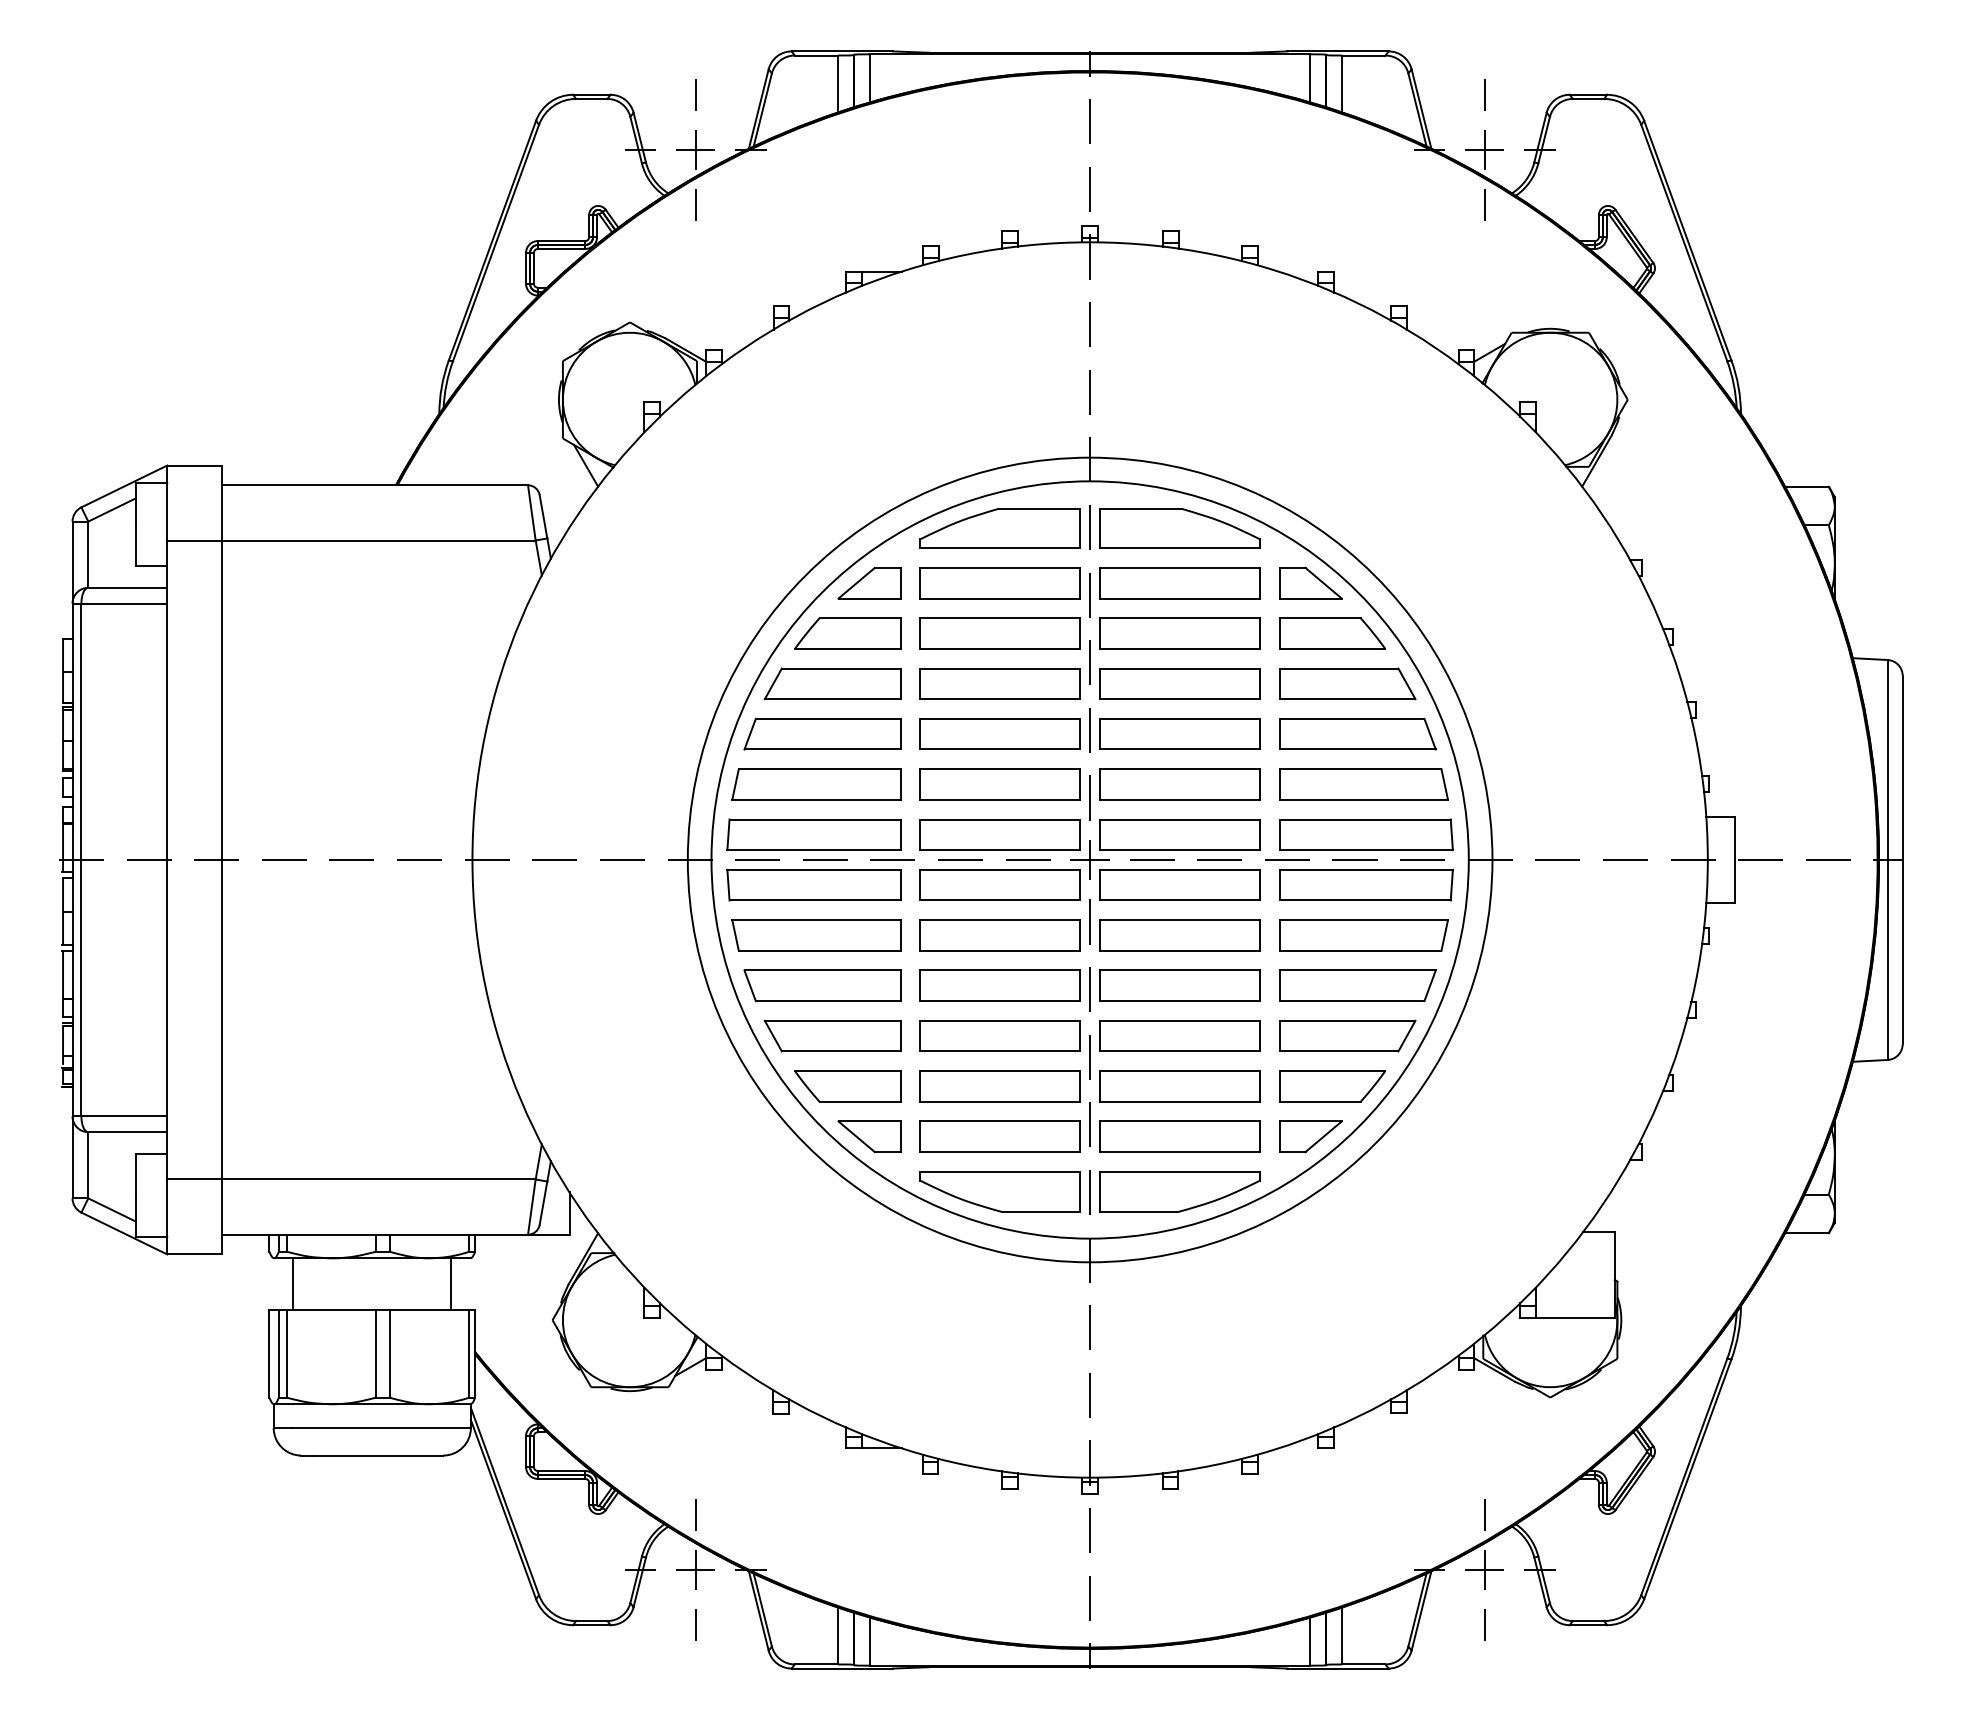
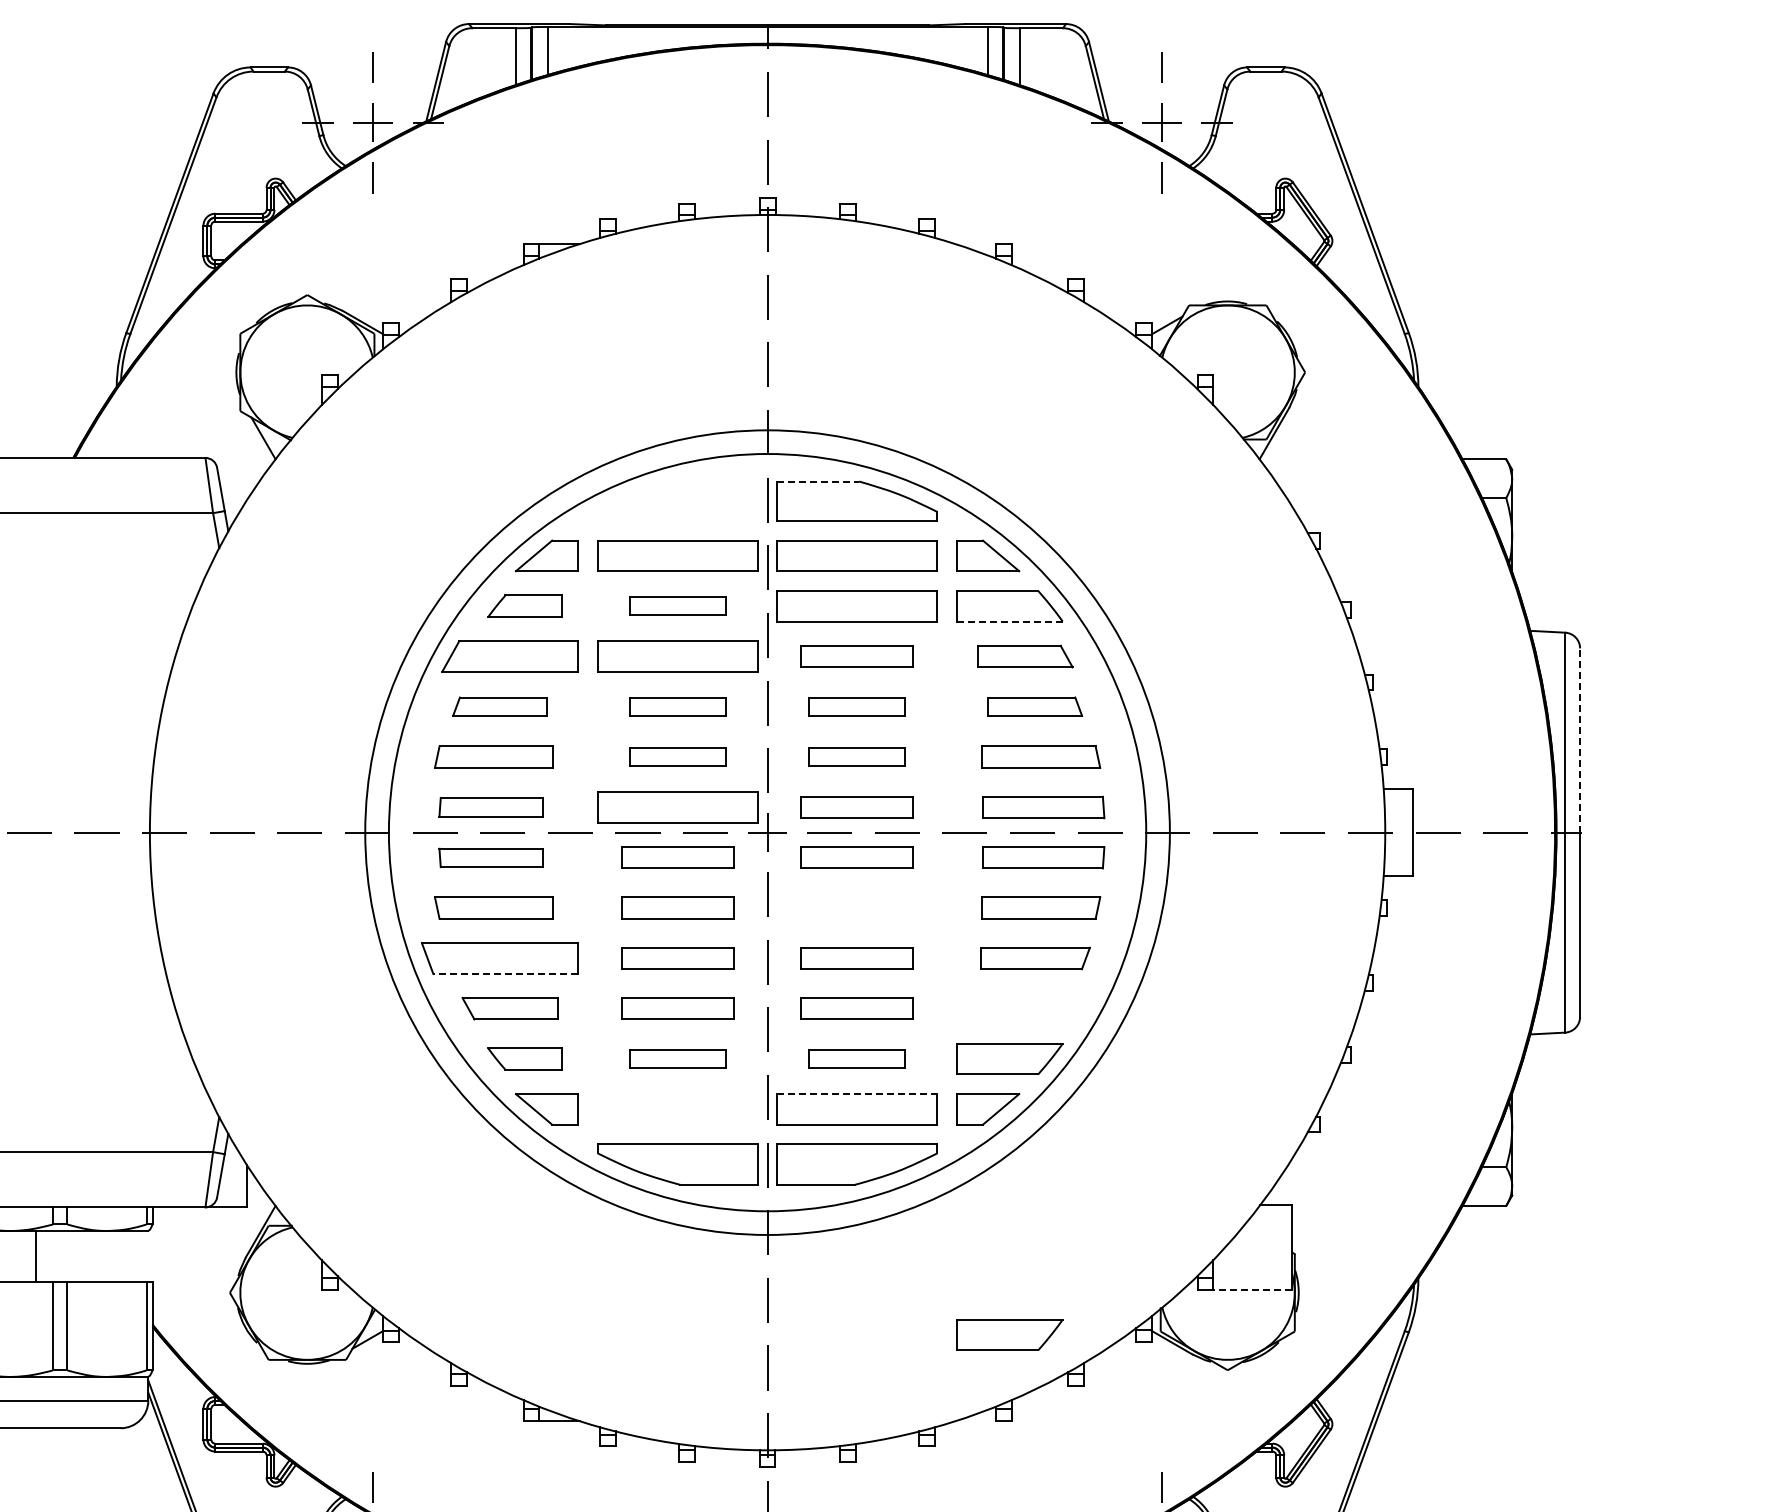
line: (1140, 508) -> (817, 481), solid -> dashed
part: (999, 528) -> (676, 501), removed
part: (847, 633) -> (524, 606), size x0.7
part: (999, 633) -> (676, 606), size x0.6
line: (1332, 648) -> (1009, 621), solid -> dashed
part: (1179, 683) -> (856, 656), size x0.7
part: (1347, 683) -> (1024, 656), size x0.7
part: (822, 733) -> (499, 706), size x0.6
part: (999, 733) -> (676, 706), size x0.6
part: (1179, 733) -> (856, 706), size x0.6
part: (1357, 733) -> (1034, 706), size x0.6
line: (1902, 767) -> (1579, 740), solid -> dashed
part: (816, 784) -> (493, 757), size x0.7
part: (999, 784) -> (676, 757), size x0.6
part: (1179, 784) -> (856, 757), size x0.6
part: (1363, 784) -> (1040, 757), size x0.7
part: (813, 834) -> (490, 807), size x0.6
part: (1179, 834) -> (856, 807), size x0.7
part: (1366, 834) -> (1043, 807), size x0.7
part: (999, 884) -> (676, 857), size x0.7
part: (1179, 884) -> (856, 857), size x0.7
part: (1366, 884) -> (1043, 857), size x0.7
part: (813, 885) -> (490, 858), size x0.6
part: (816, 935) -> (493, 908), size x0.7
part: (999, 935) -> (676, 908), size x0.7
part: (1179, 935) -> (856, 908), removed
part: (1363, 935) -> (1040, 908), size x0.7
part: (999, 985) -> (676, 958), size x0.7
part: (1179, 985) -> (856, 958), size x0.7
part: (1357, 985) -> (1034, 958), size x0.7
line: (827, 1001) -> (504, 974), solid -> dashed
part: (832, 1035) -> (509, 1008), size x0.7
part: (999, 1035) -> (676, 1008), size x0.7
part: (1179, 1035) -> (856, 1008), size x0.7
part: (1347, 1035) -> (1024, 1008), removed
part: (847, 1086) -> (524, 1059), size x0.7
part: (999, 1086) -> (676, 1059), size x0.6
part: (1179, 1086) -> (856, 1059), size x0.6
line: (1180, 1121) -> (857, 1094), solid -> dashed
part: (999, 1136) -> (676, 1109), removed
line: (451, 1283) -> (35, 1256), moved
line: (1574, 1317) -> (1251, 1290), solid -> dashed
part: (1332, 1362) -> (1009, 1335), added

